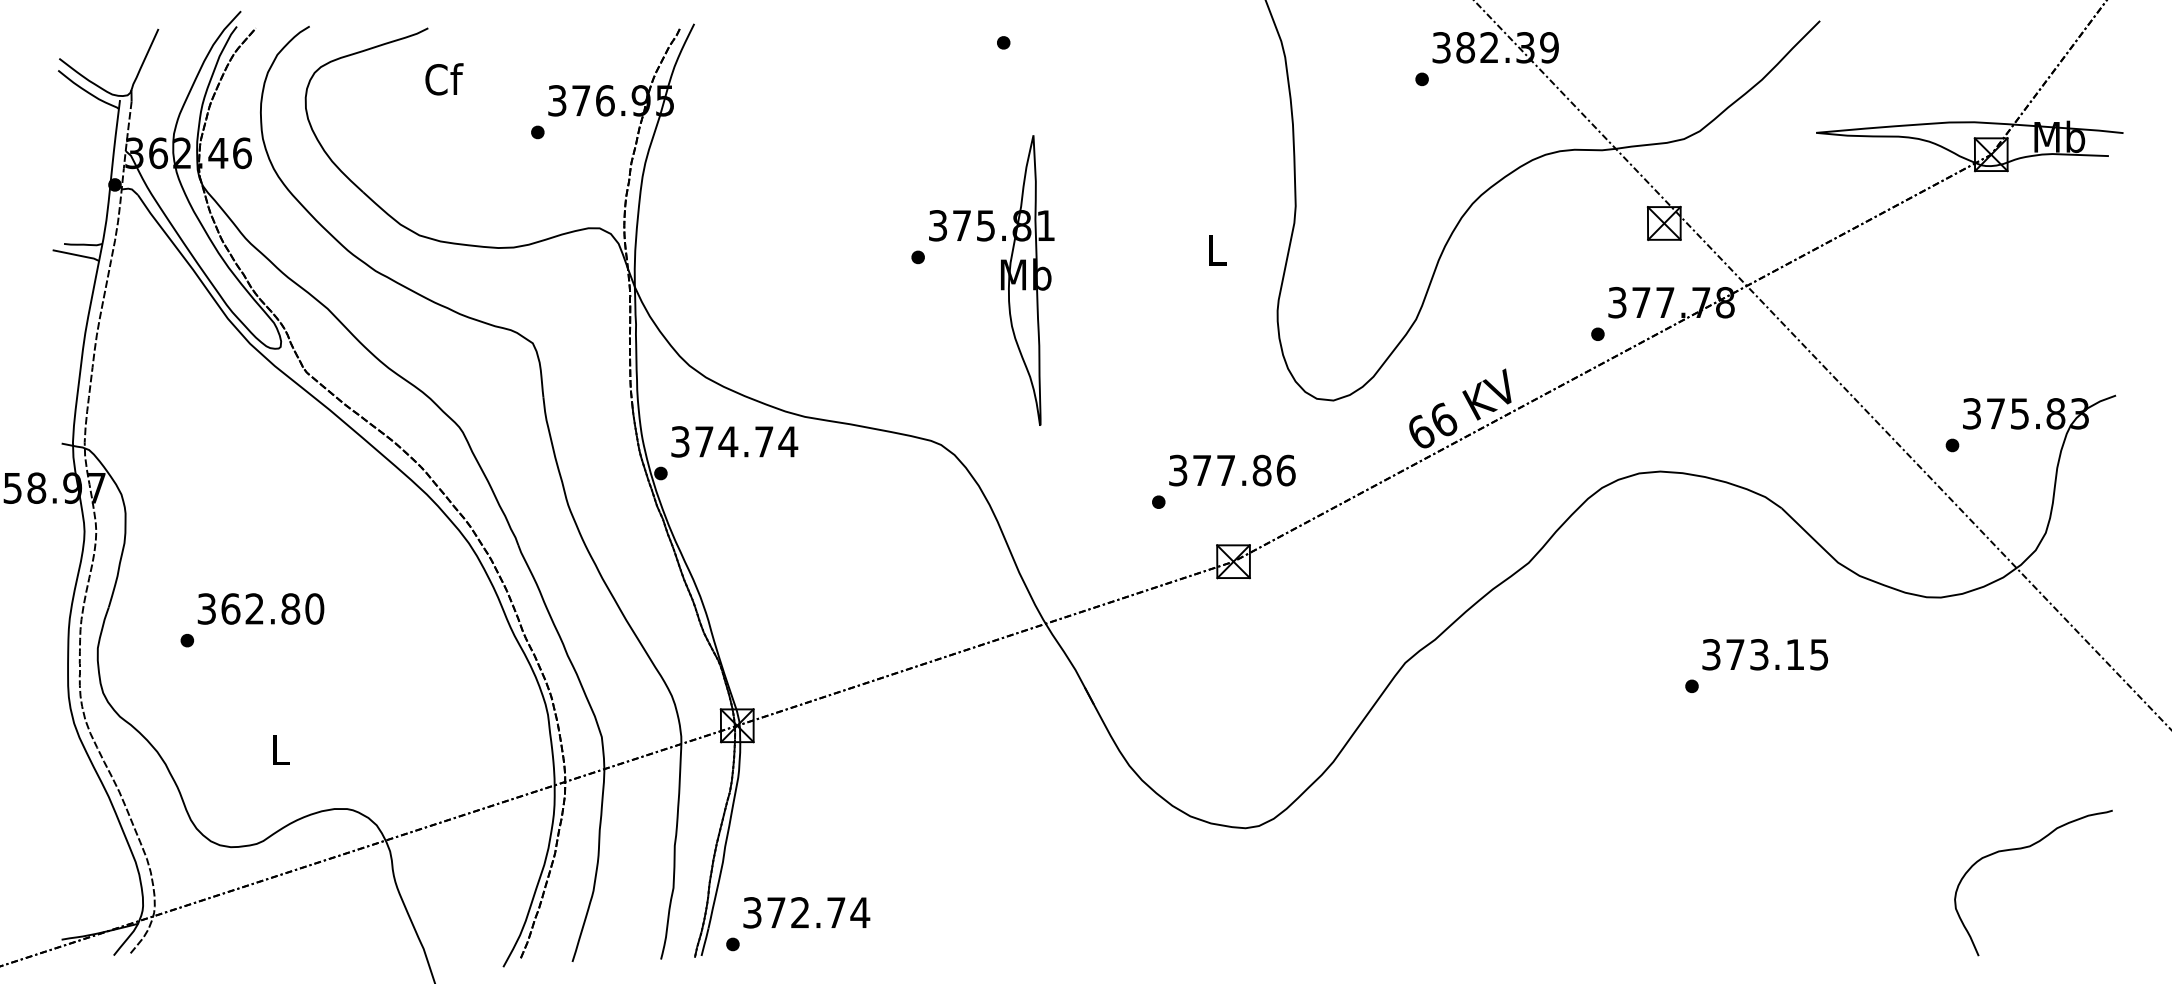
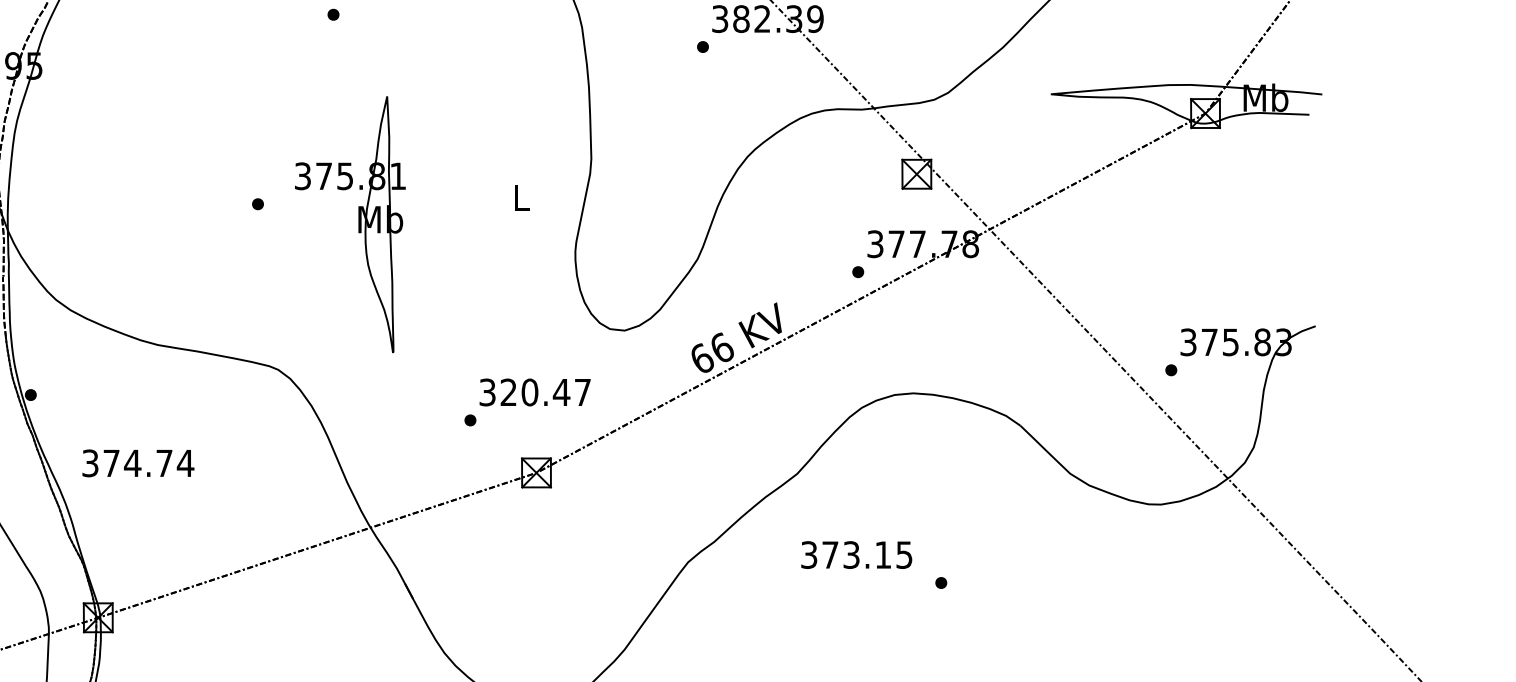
part: (1001, 280) -> (358, 224), moved
text: (734, 441) -> (138, 463), moved
text: (1244, 470) -> (546, 392), 377.86 -> 320.47
text: (1764, 654) -> (856, 554), moved

